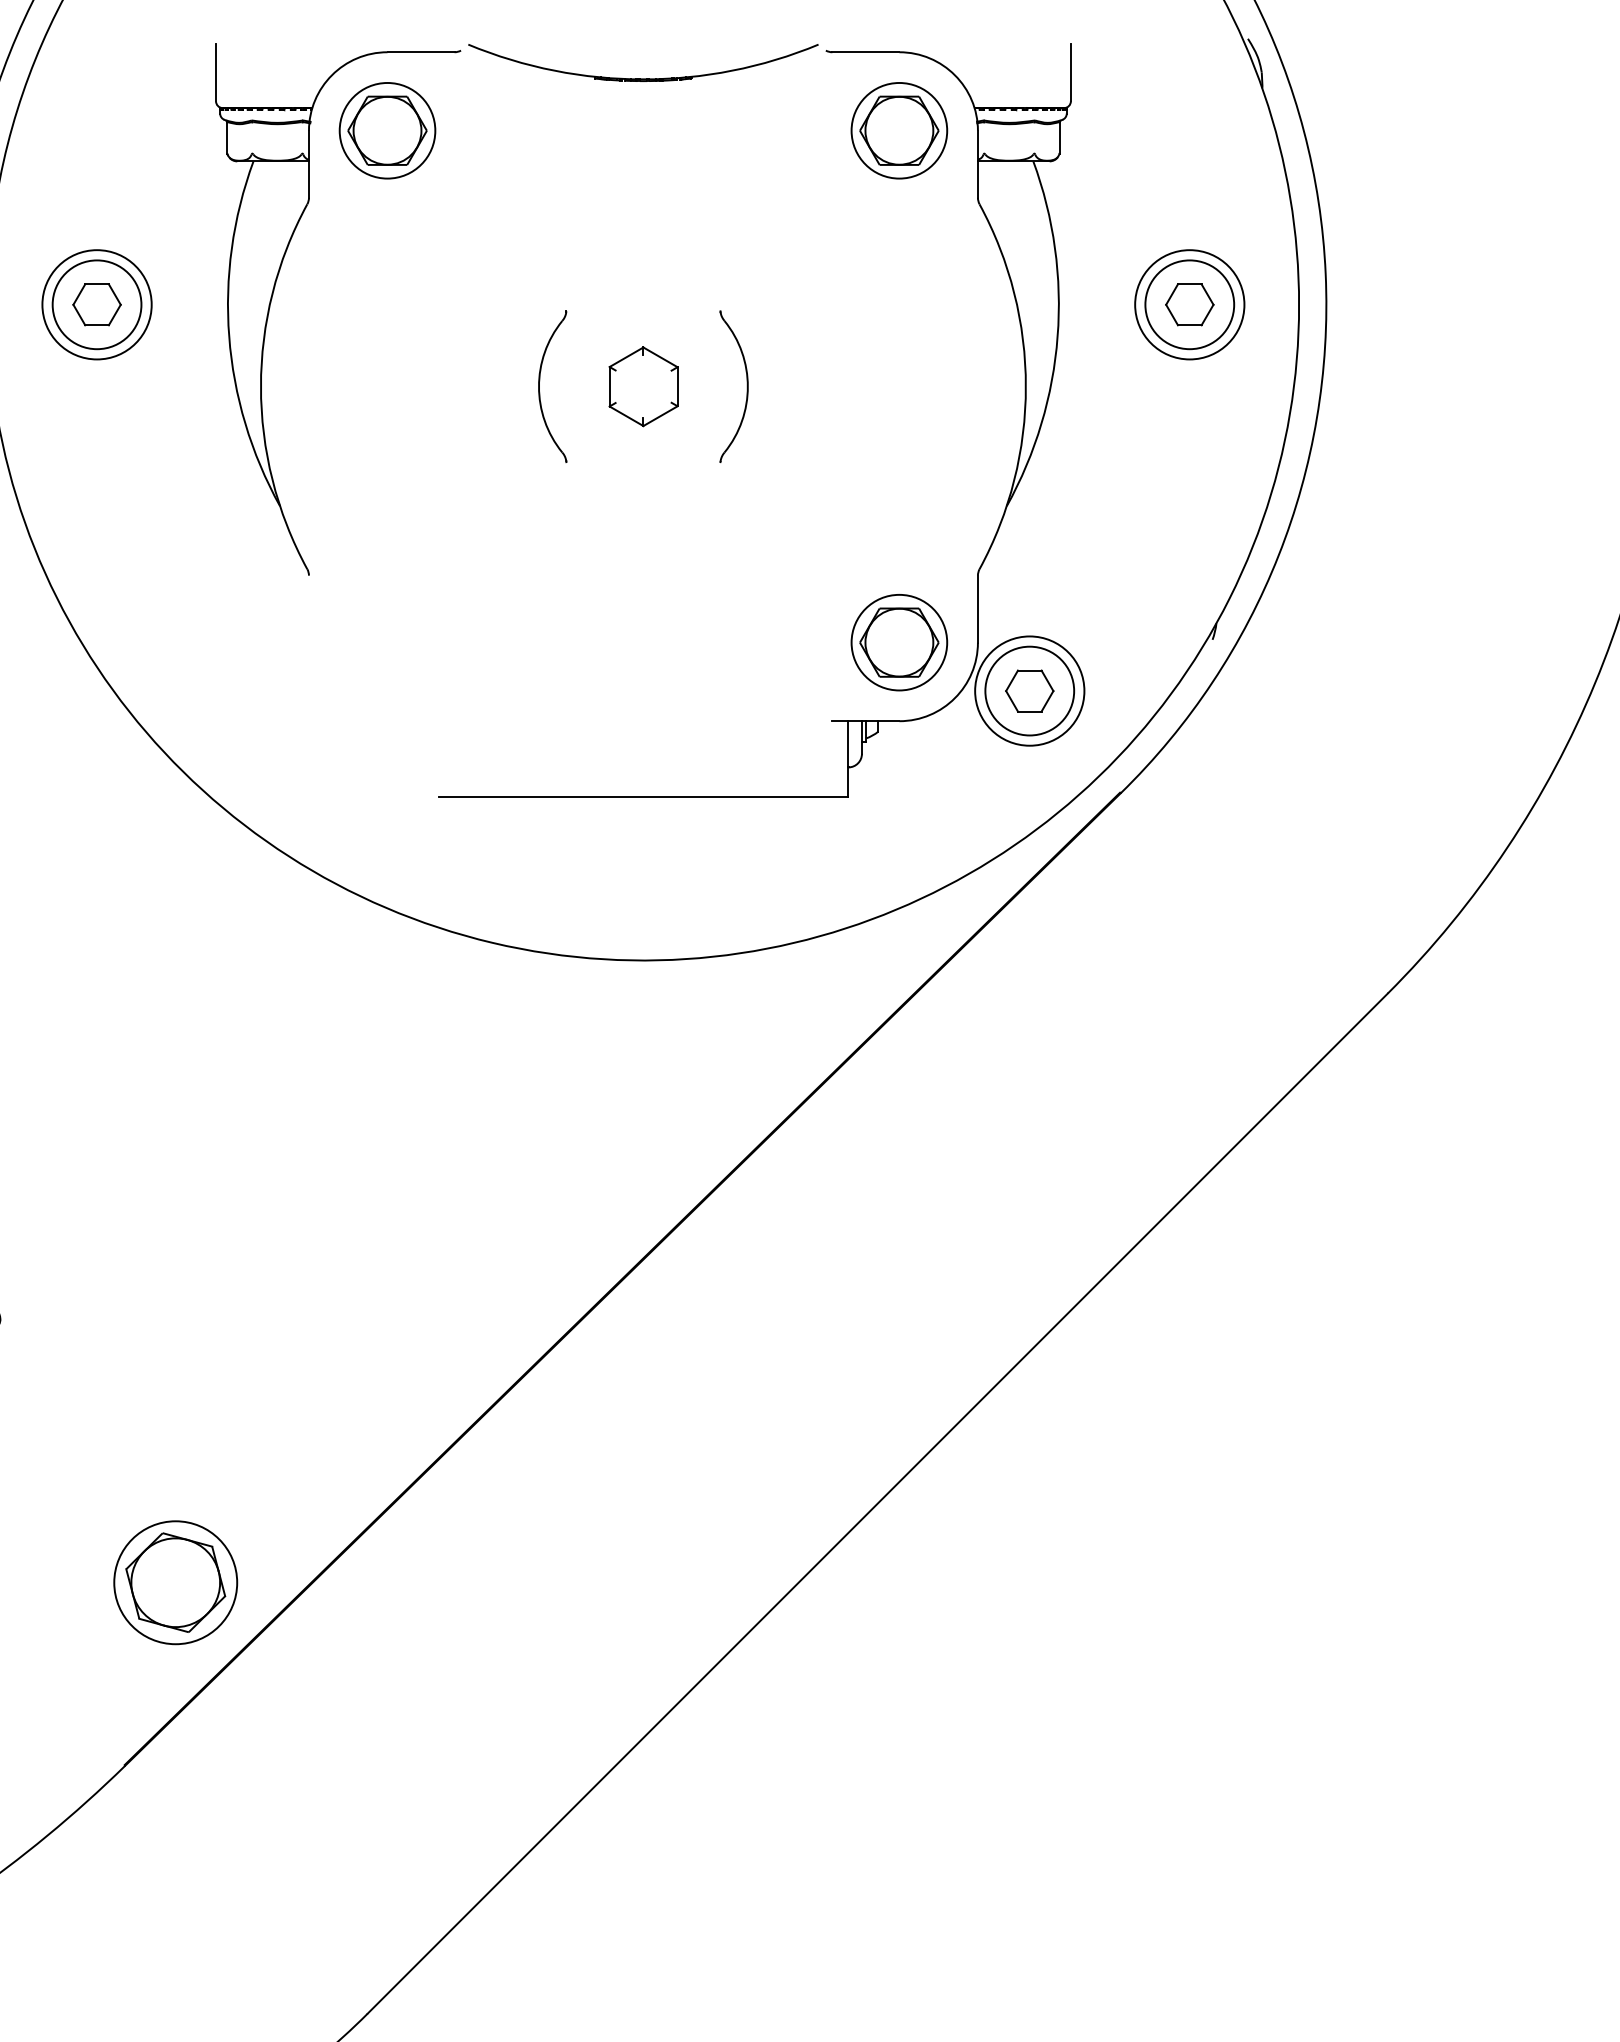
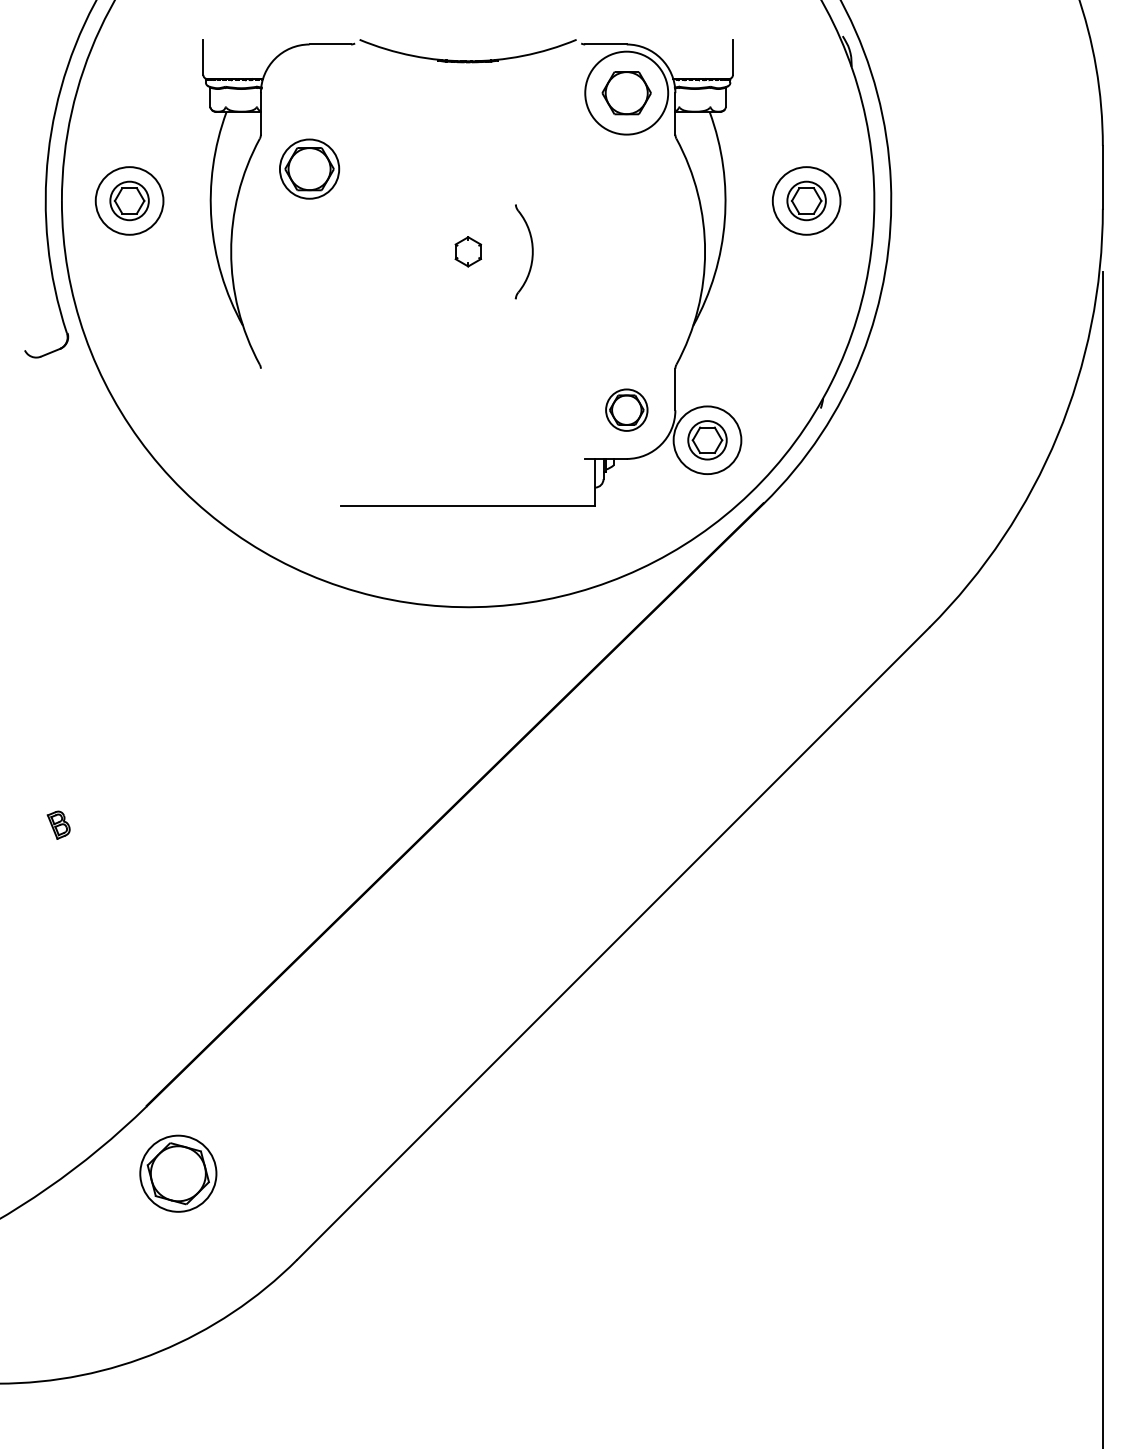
part: (387, 129) -> (309, 168), moved
circle: (899, 129) -> (626, 92), size x1.4
circle: (96, 304) -> (129, 200), size x0.7
circle: (1189, 304) -> (806, 200), size x0.7
part: (540, 386) -> (404, 251), removed
part: (644, 386) -> (468, 251), size x0.6
part: (899, 641) -> (626, 409), size x0.7
circle: (1029, 689) -> (707, 439), size x0.7
part: (175, 1582) -> (178, 1173), moved

